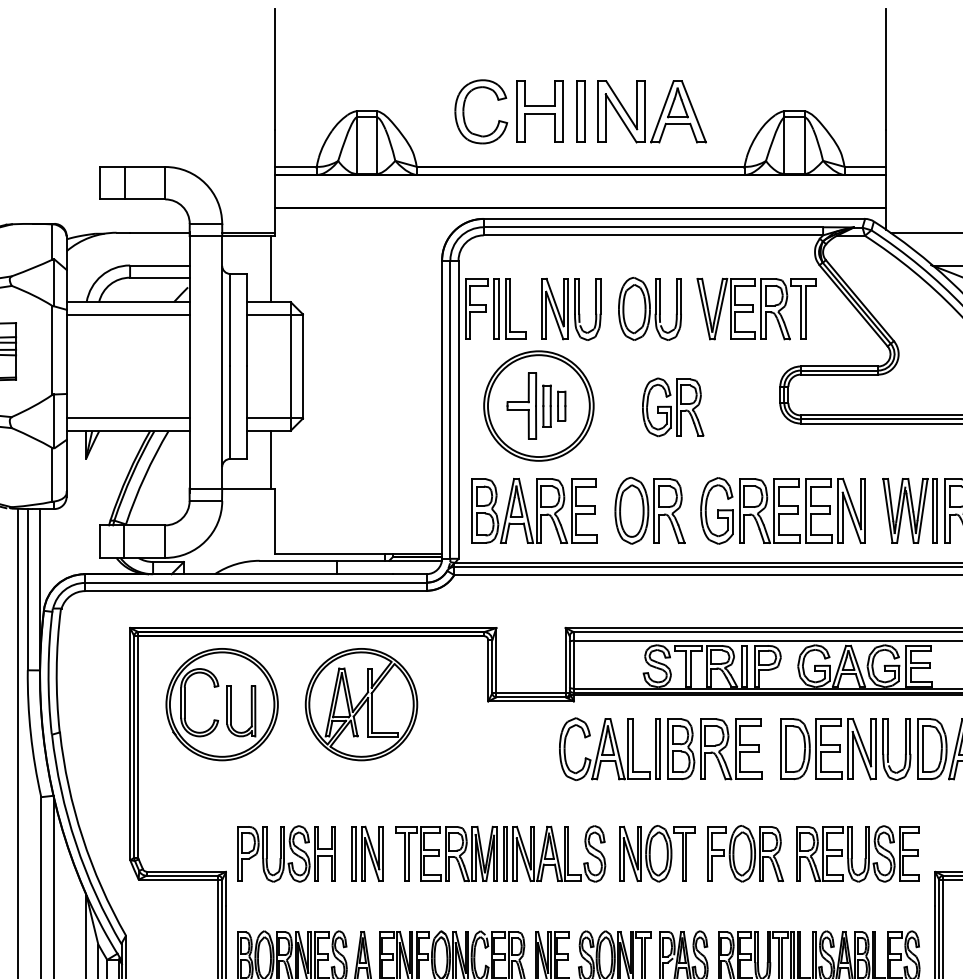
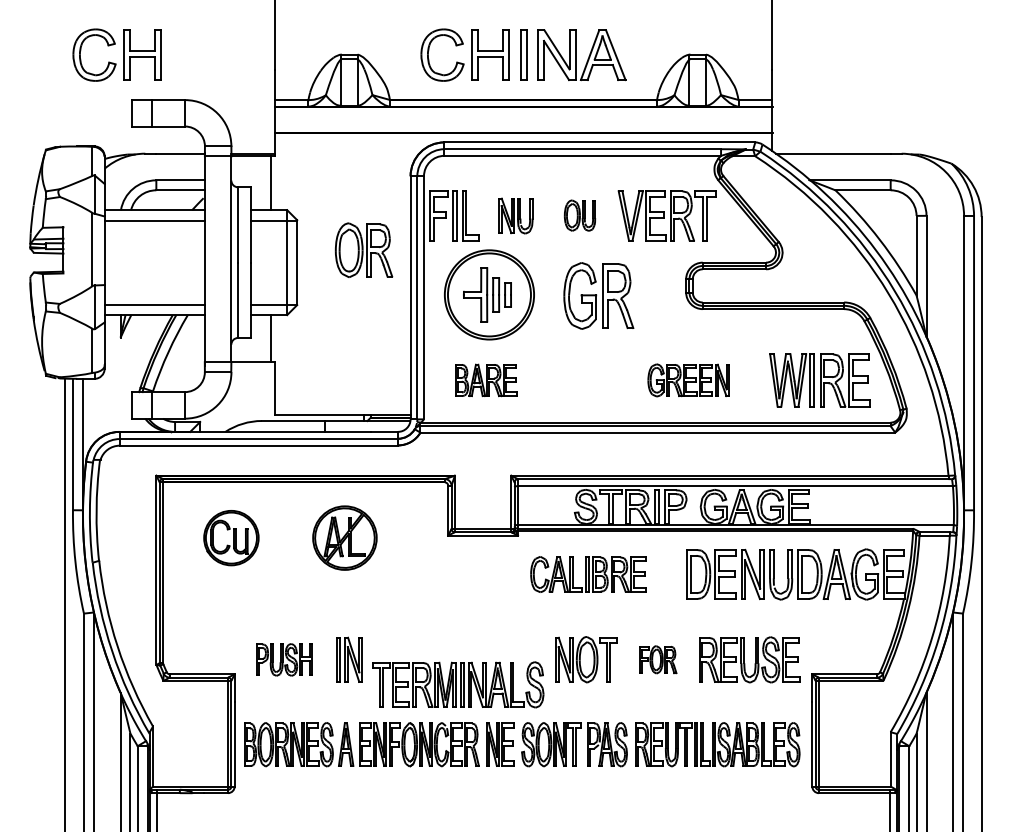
part: (89, 111) -> (123, 54), added
part: (570, 308) -> (515, 215), size x0.7
part: (649, 308) -> (579, 215), size x0.6
part: (672, 406) -> (598, 295), size x1.4
part: (649, 509) -> (363, 249), moved
part: (534, 511) -> (485, 380), size x0.6
part: (783, 511) -> (688, 380), size x0.6
part: (222, 703) -> (231, 537), size x0.6
part: (361, 703) -> (344, 537), size x0.7
part: (660, 749) -> (588, 574), size x0.7
part: (287, 853) -> (284, 659), size x0.7
part: (500, 853) -> (458, 684), moved
part: (746, 853) -> (658, 659), size x0.6

